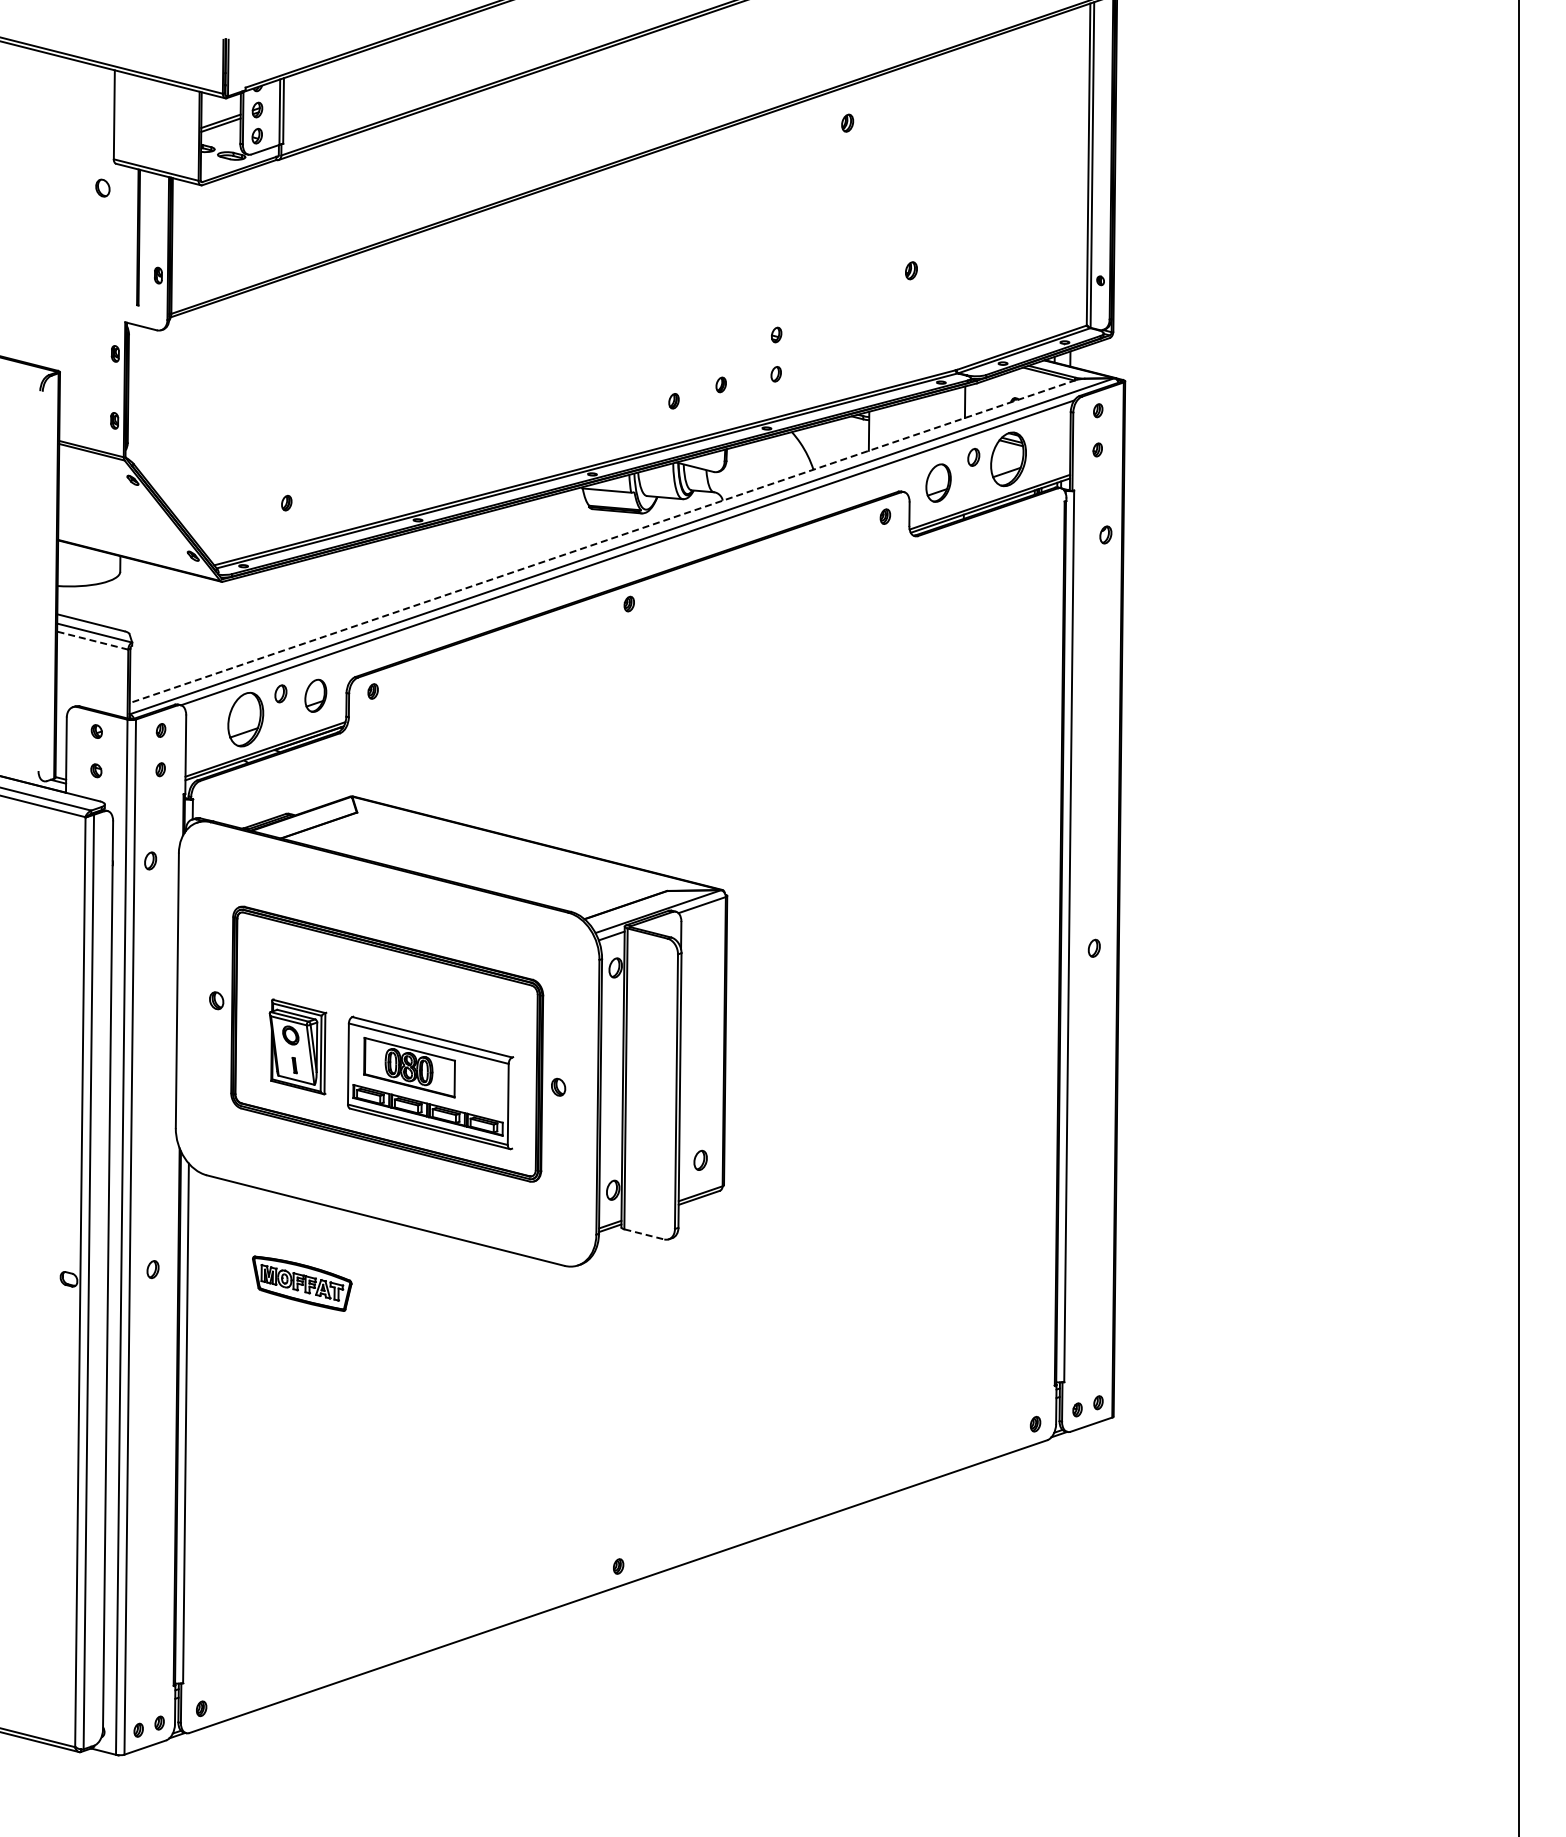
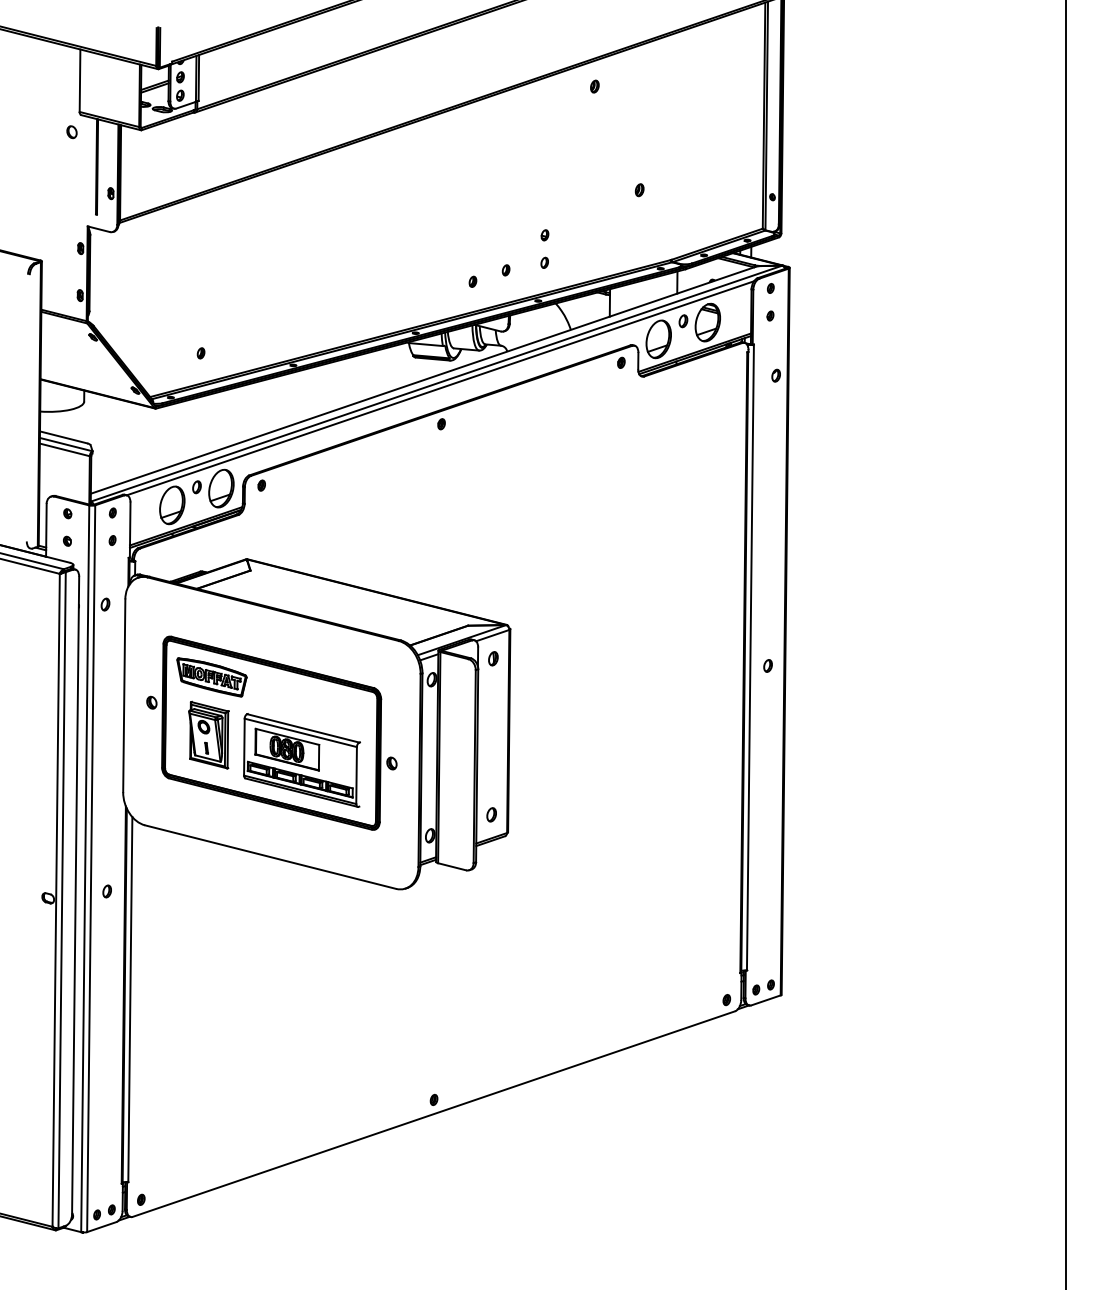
part: (938, 482) -> (658, 338), size x1.43
line: (603, 541) -> (423, 380), dashed -> solid
line: (92, 640) -> (64, 449), dashed -> solid
part: (315, 695) -> (221, 488), size x1.67
part: (703, 937) -> (493, 658), added
line: (644, 1234) -> (452, 866), dashed -> solid
part: (302, 1283) -> (212, 677), moved

